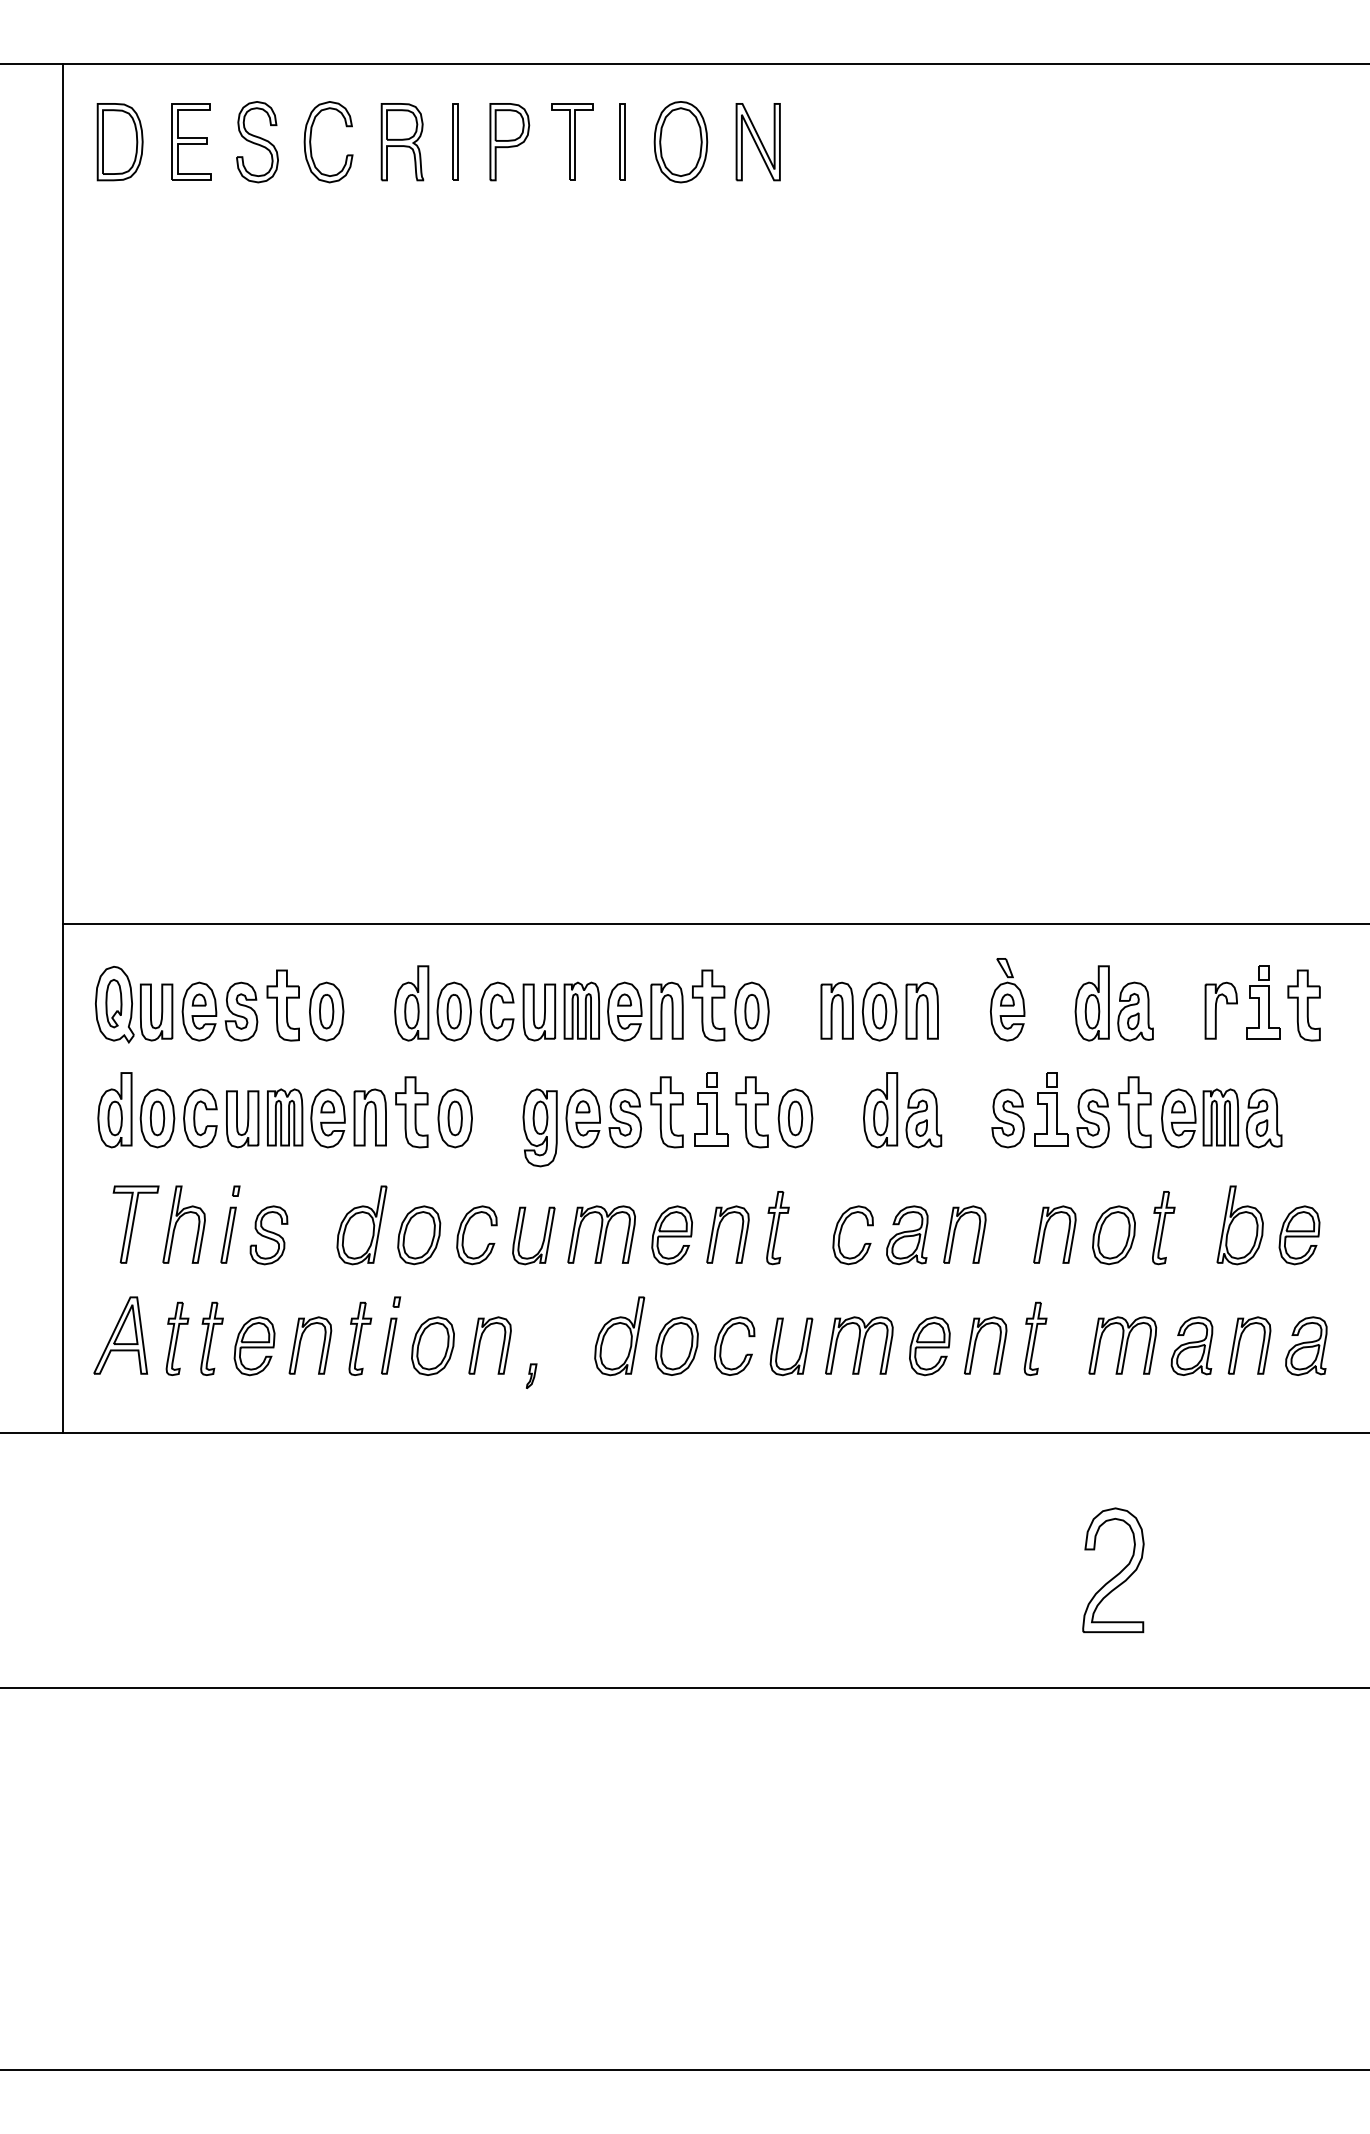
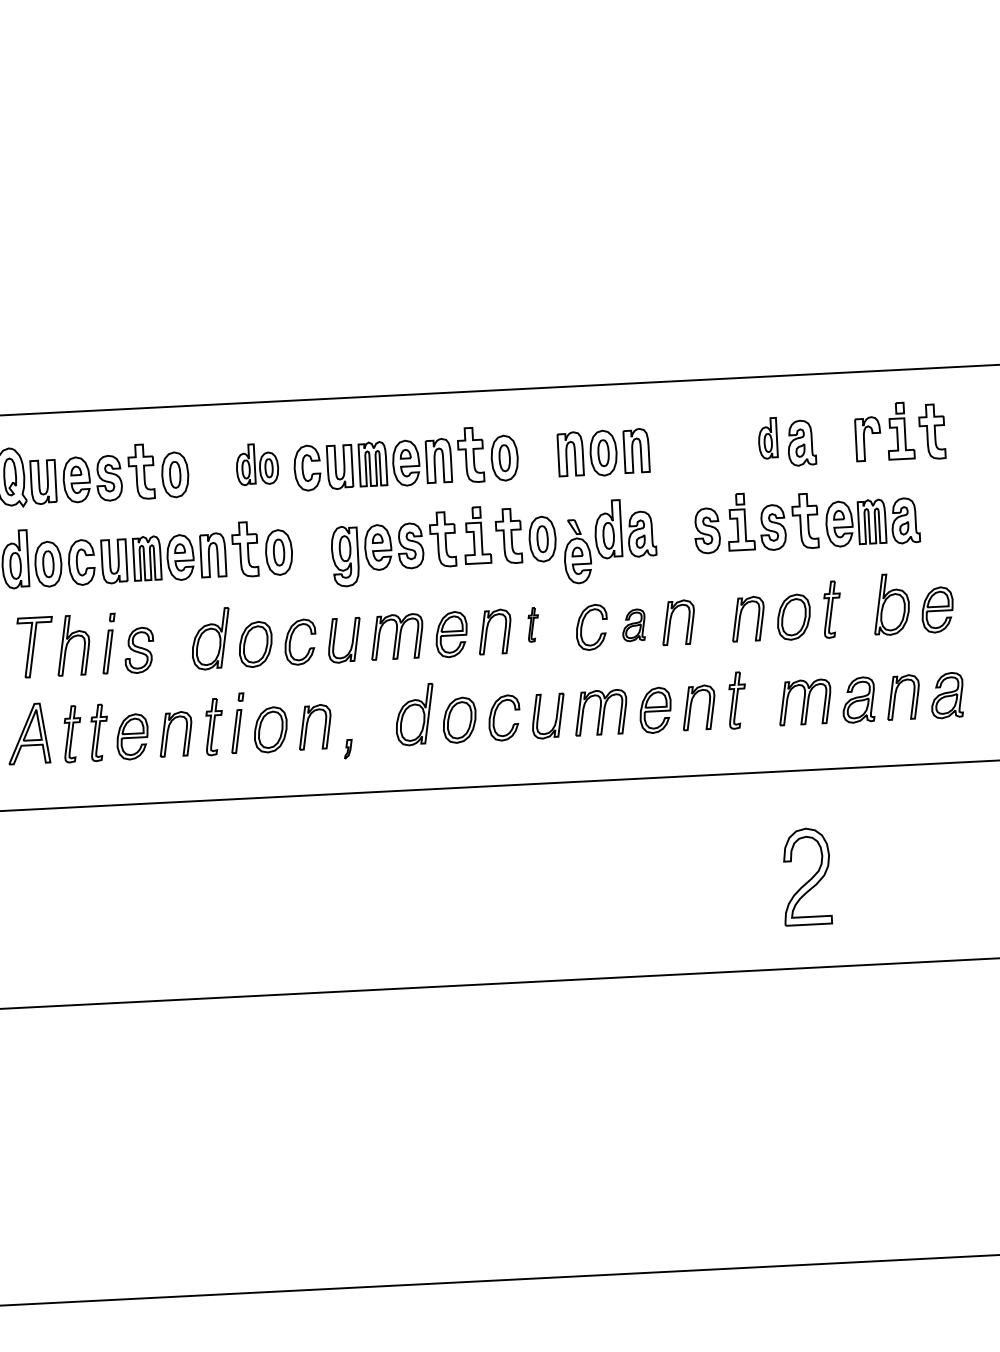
part: (1007, 999) -> (577, 551), moved
part: (432, 1003) -> (256, 464), size x0.7
part: (1091, 1003) -> (767, 438), size x0.7
part: (777, 1228) -> (533, 625), size x0.6
part: (907, 1235) -> (633, 625), size x0.7

